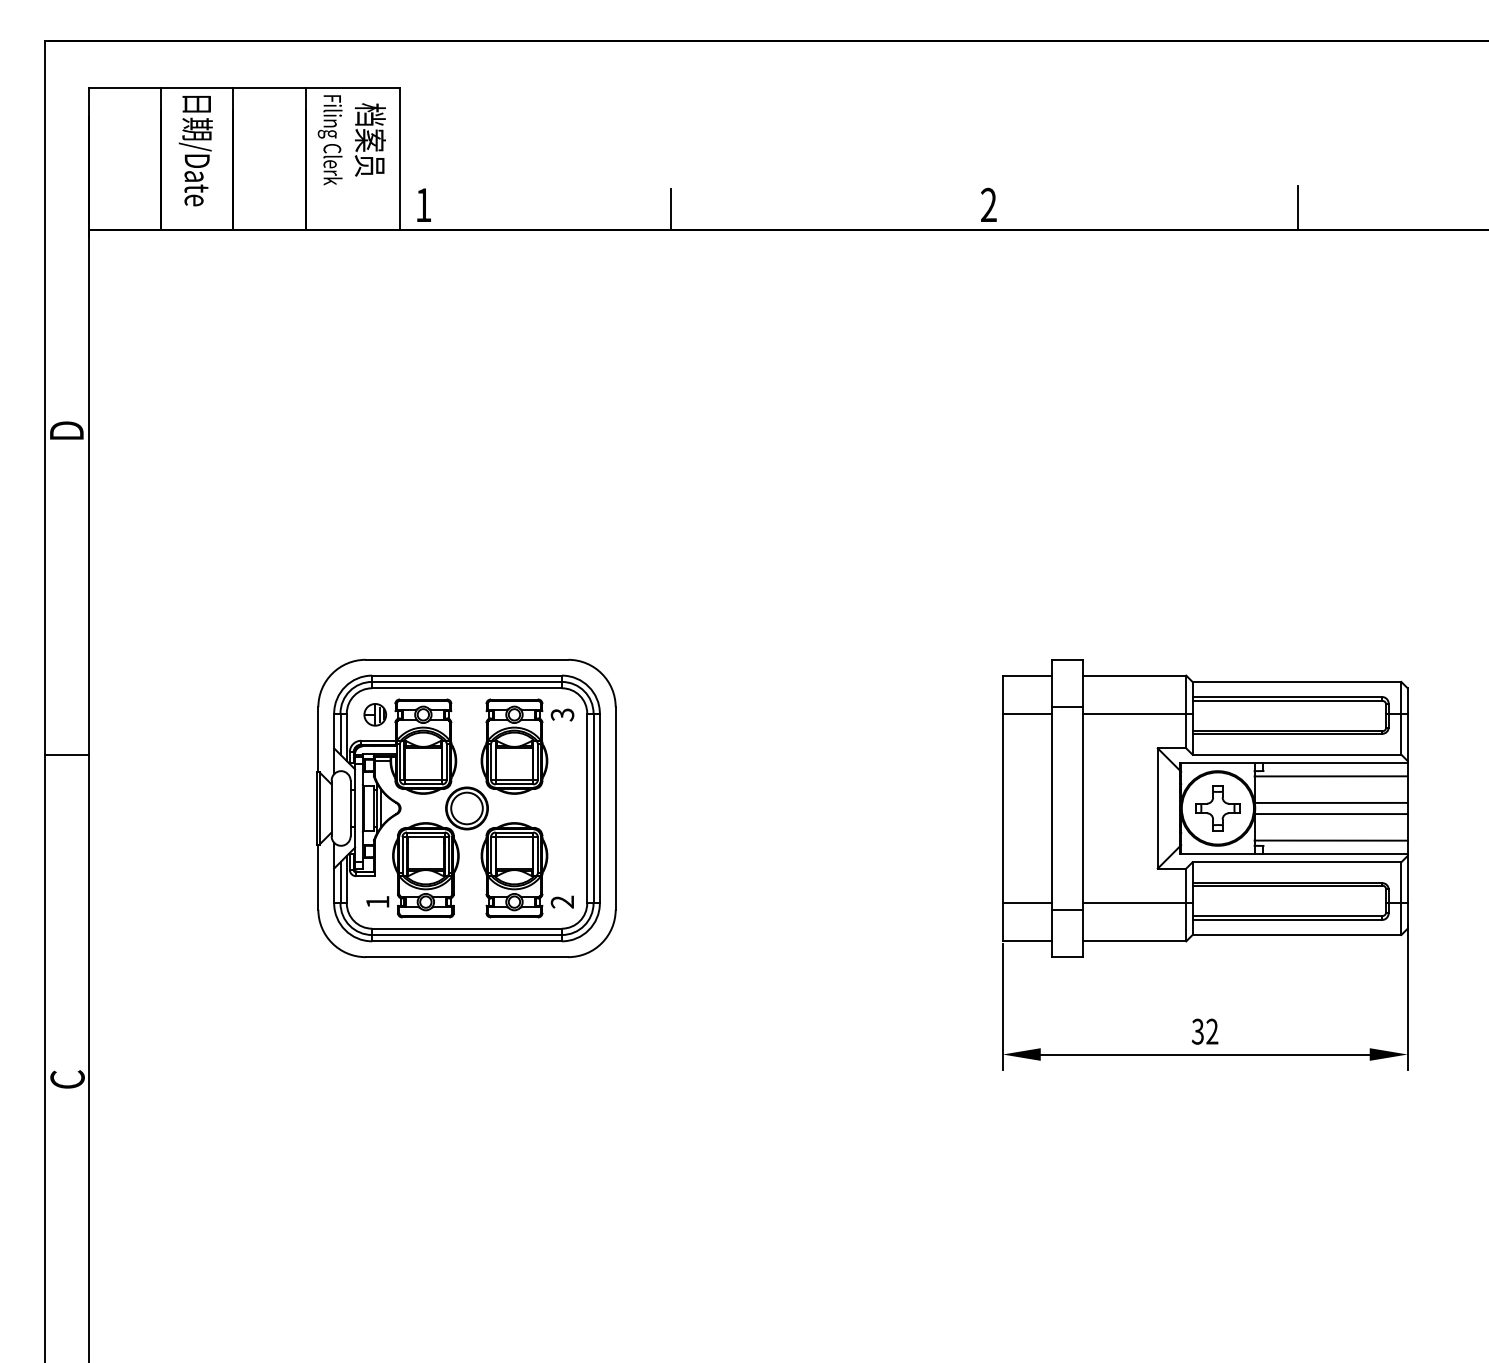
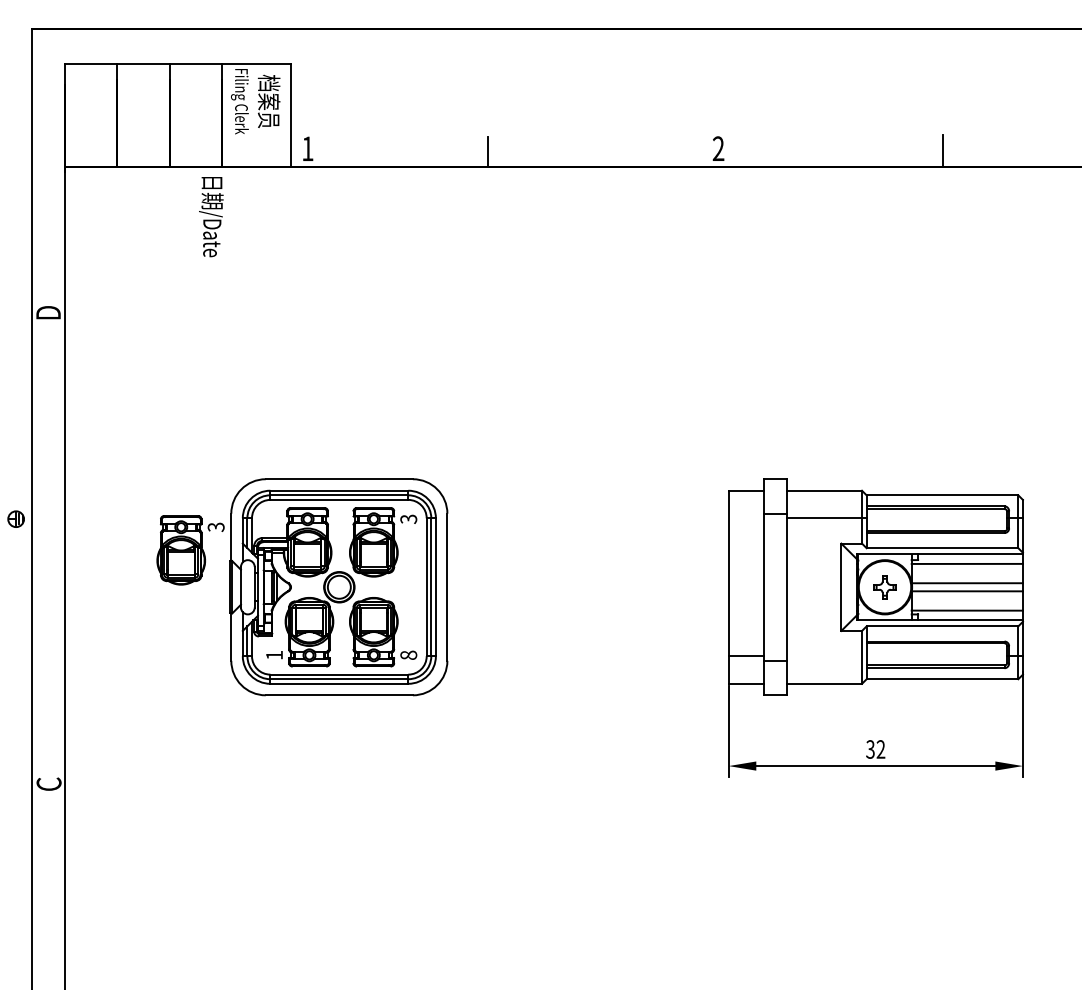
text: (195, 151) -> (211, 217), moved
line: (1026, 713) -> (745, 518), removed
part: (374, 714) -> (15, 518), moved
line: (66, 755) -> (48, 548), removed
part: (262, 757) -> (190, 550), added
part: (1217, 808) -> (884, 587), size x0.7
text: (562, 901) -> (408, 654), 2 -> 8
line: (1137, 903) -> (826, 656), removed

